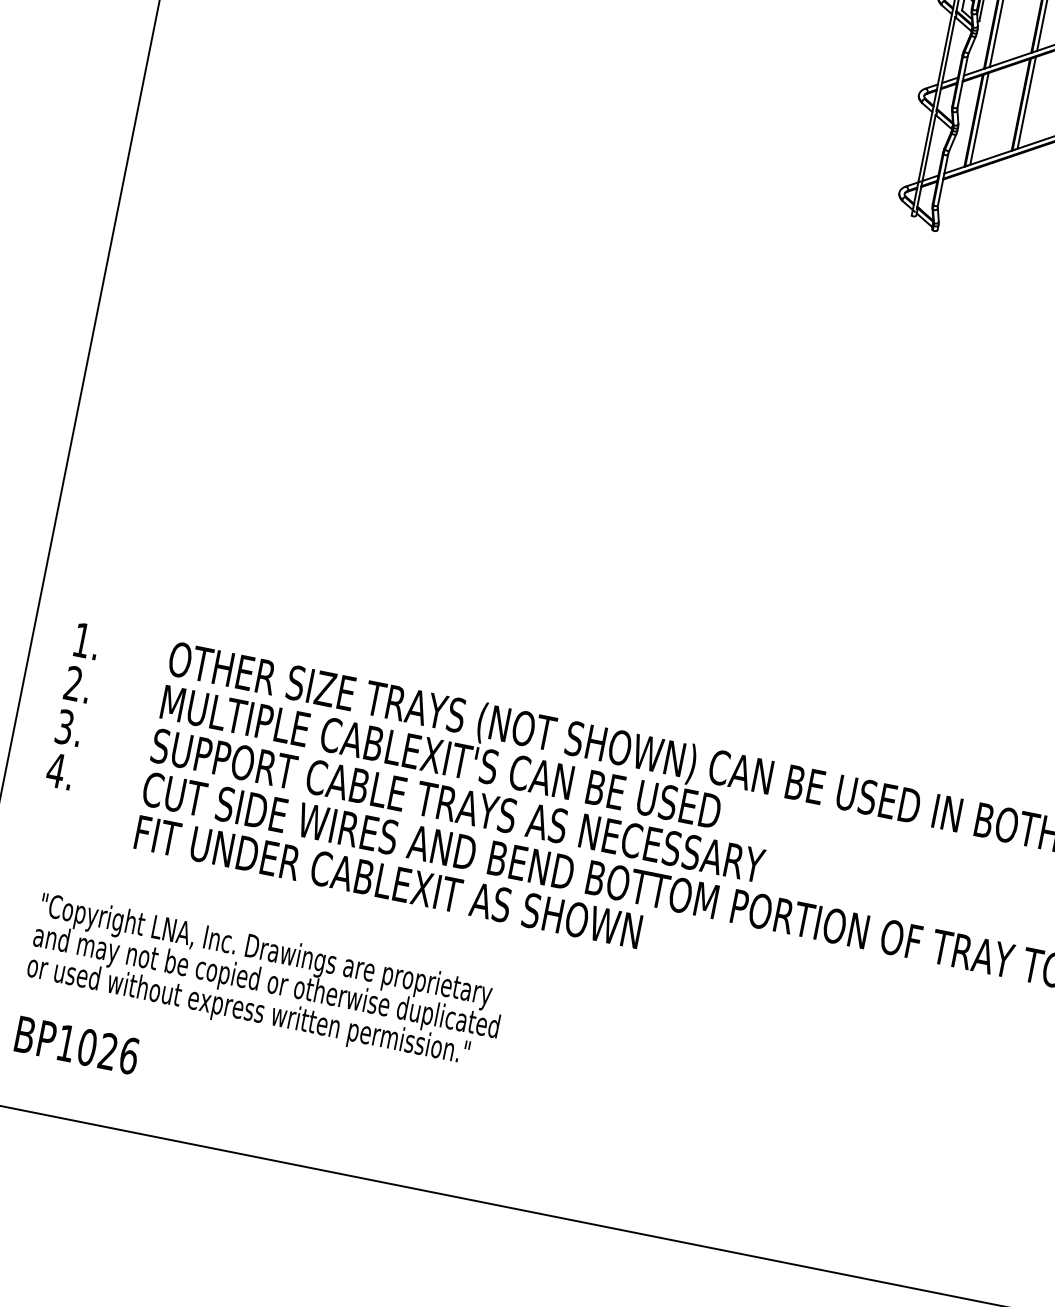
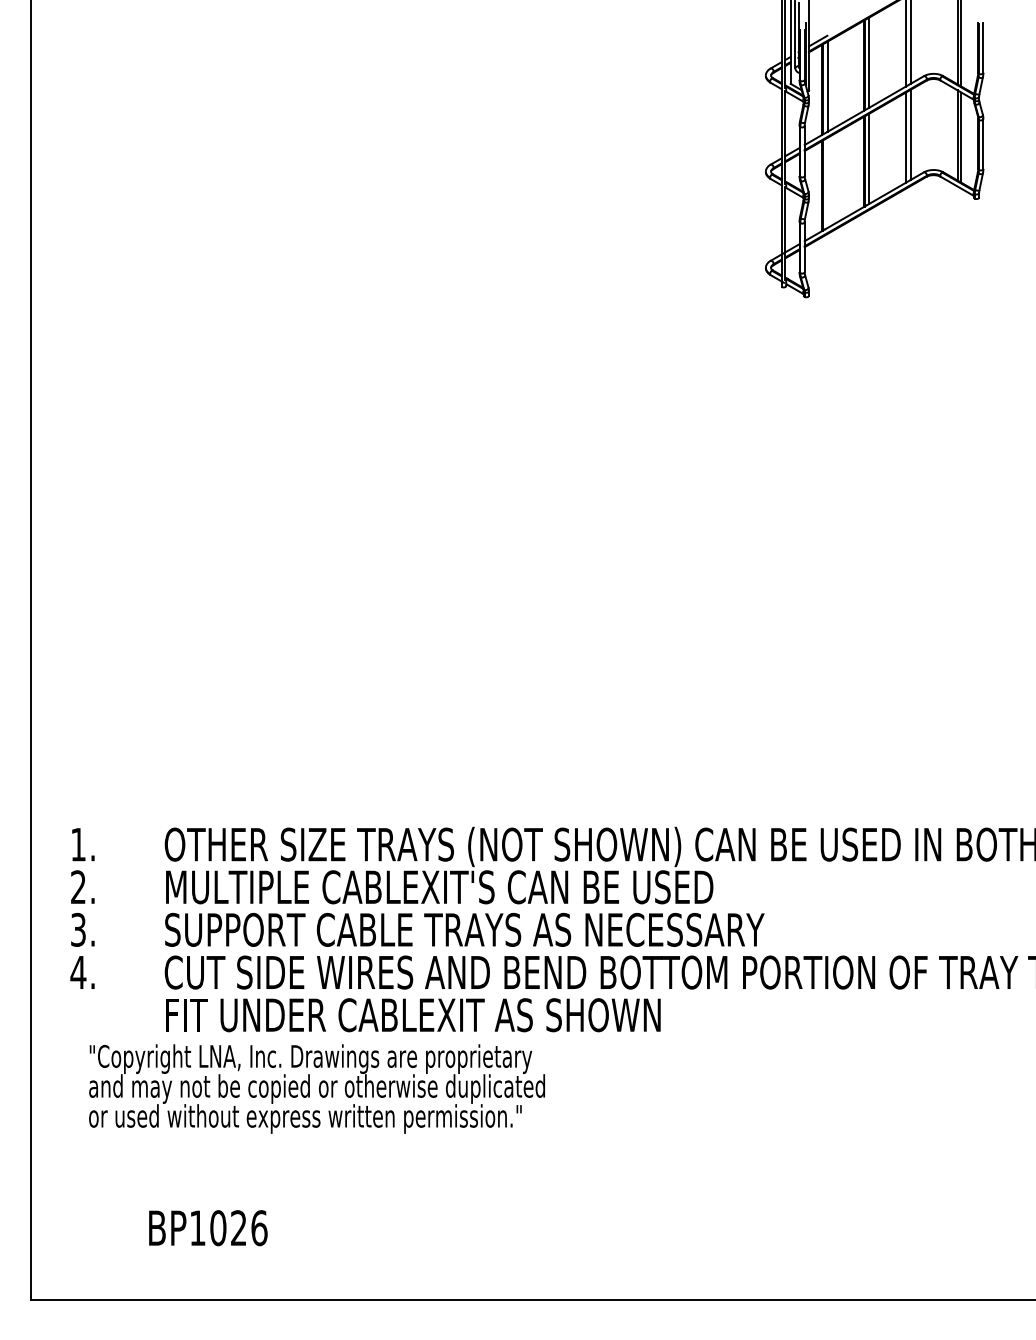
line: (979, 118) -> (827, 182), removed
text: (265, 982) -> (316, 1088), moved
text: (77, 1045) -> (208, 1228), moved

